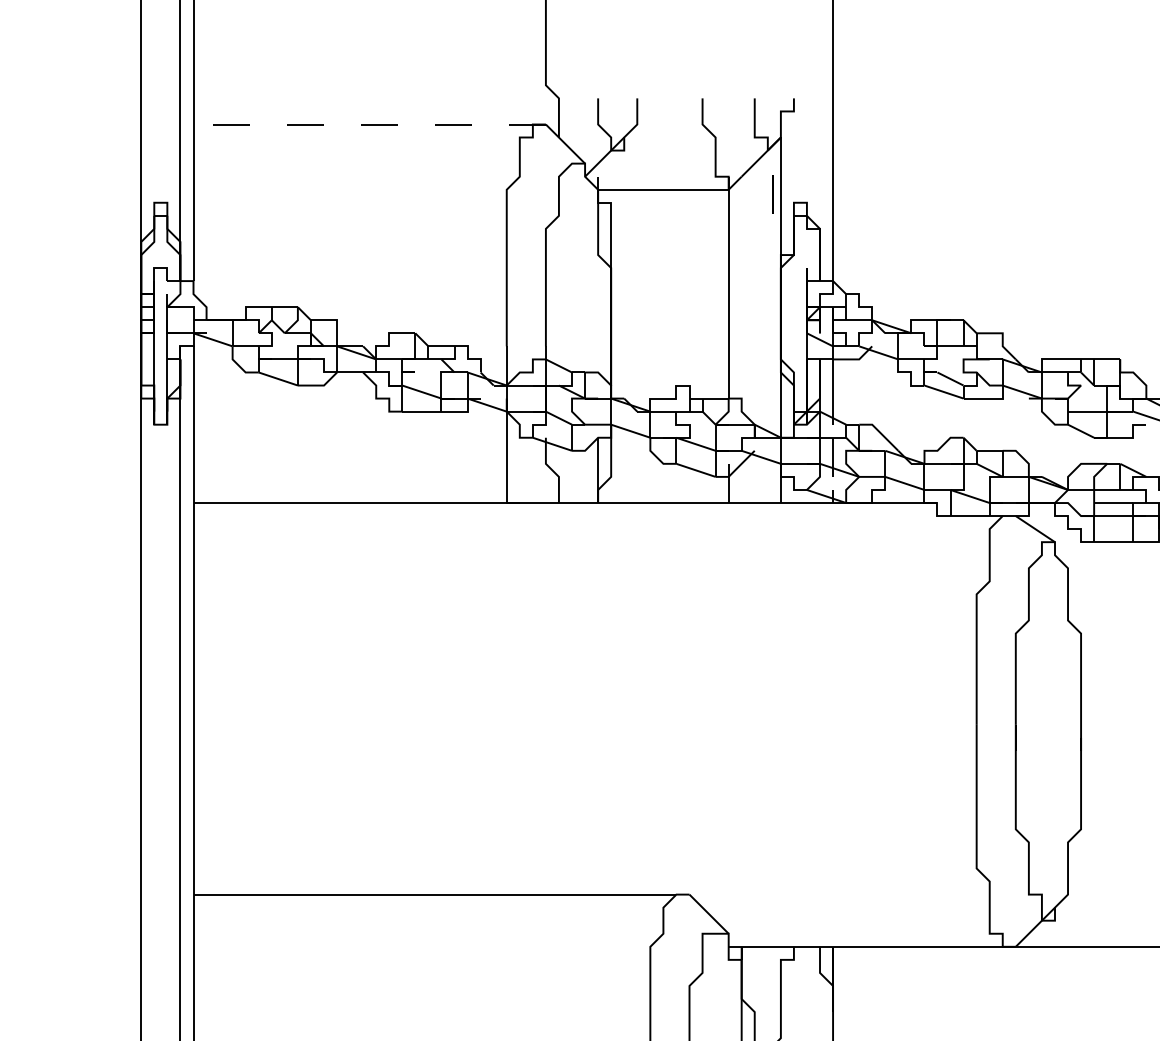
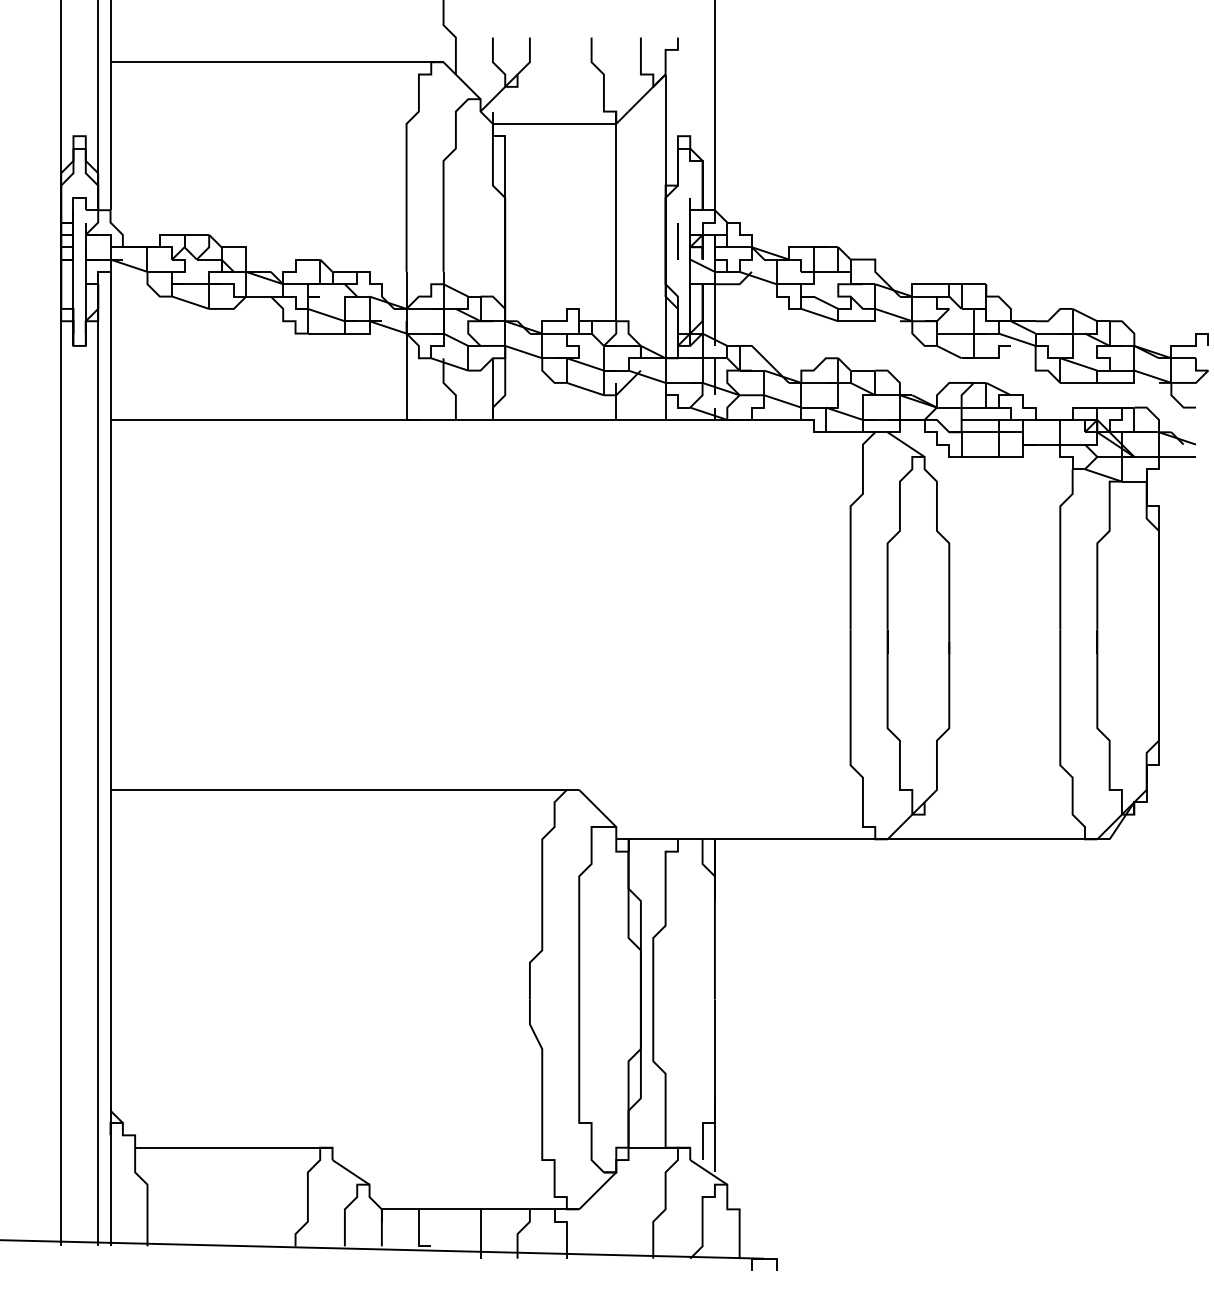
line: (370, 124) -> (277, 62), dashed -> solid
line: (772, 194) -> (677, 241), moved

